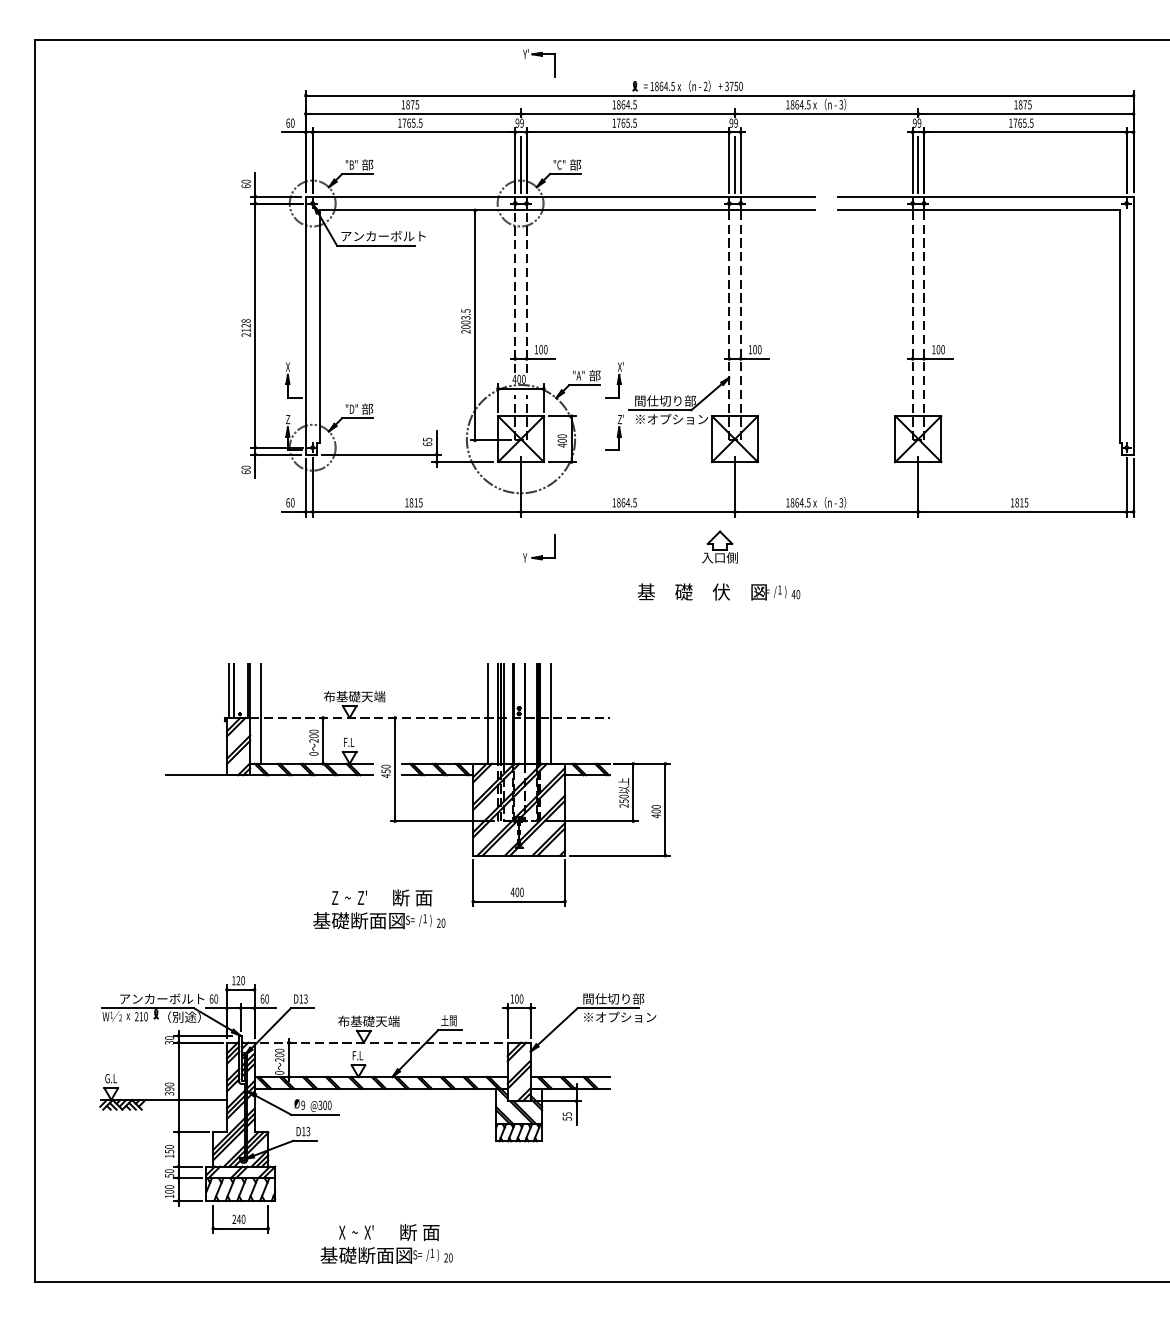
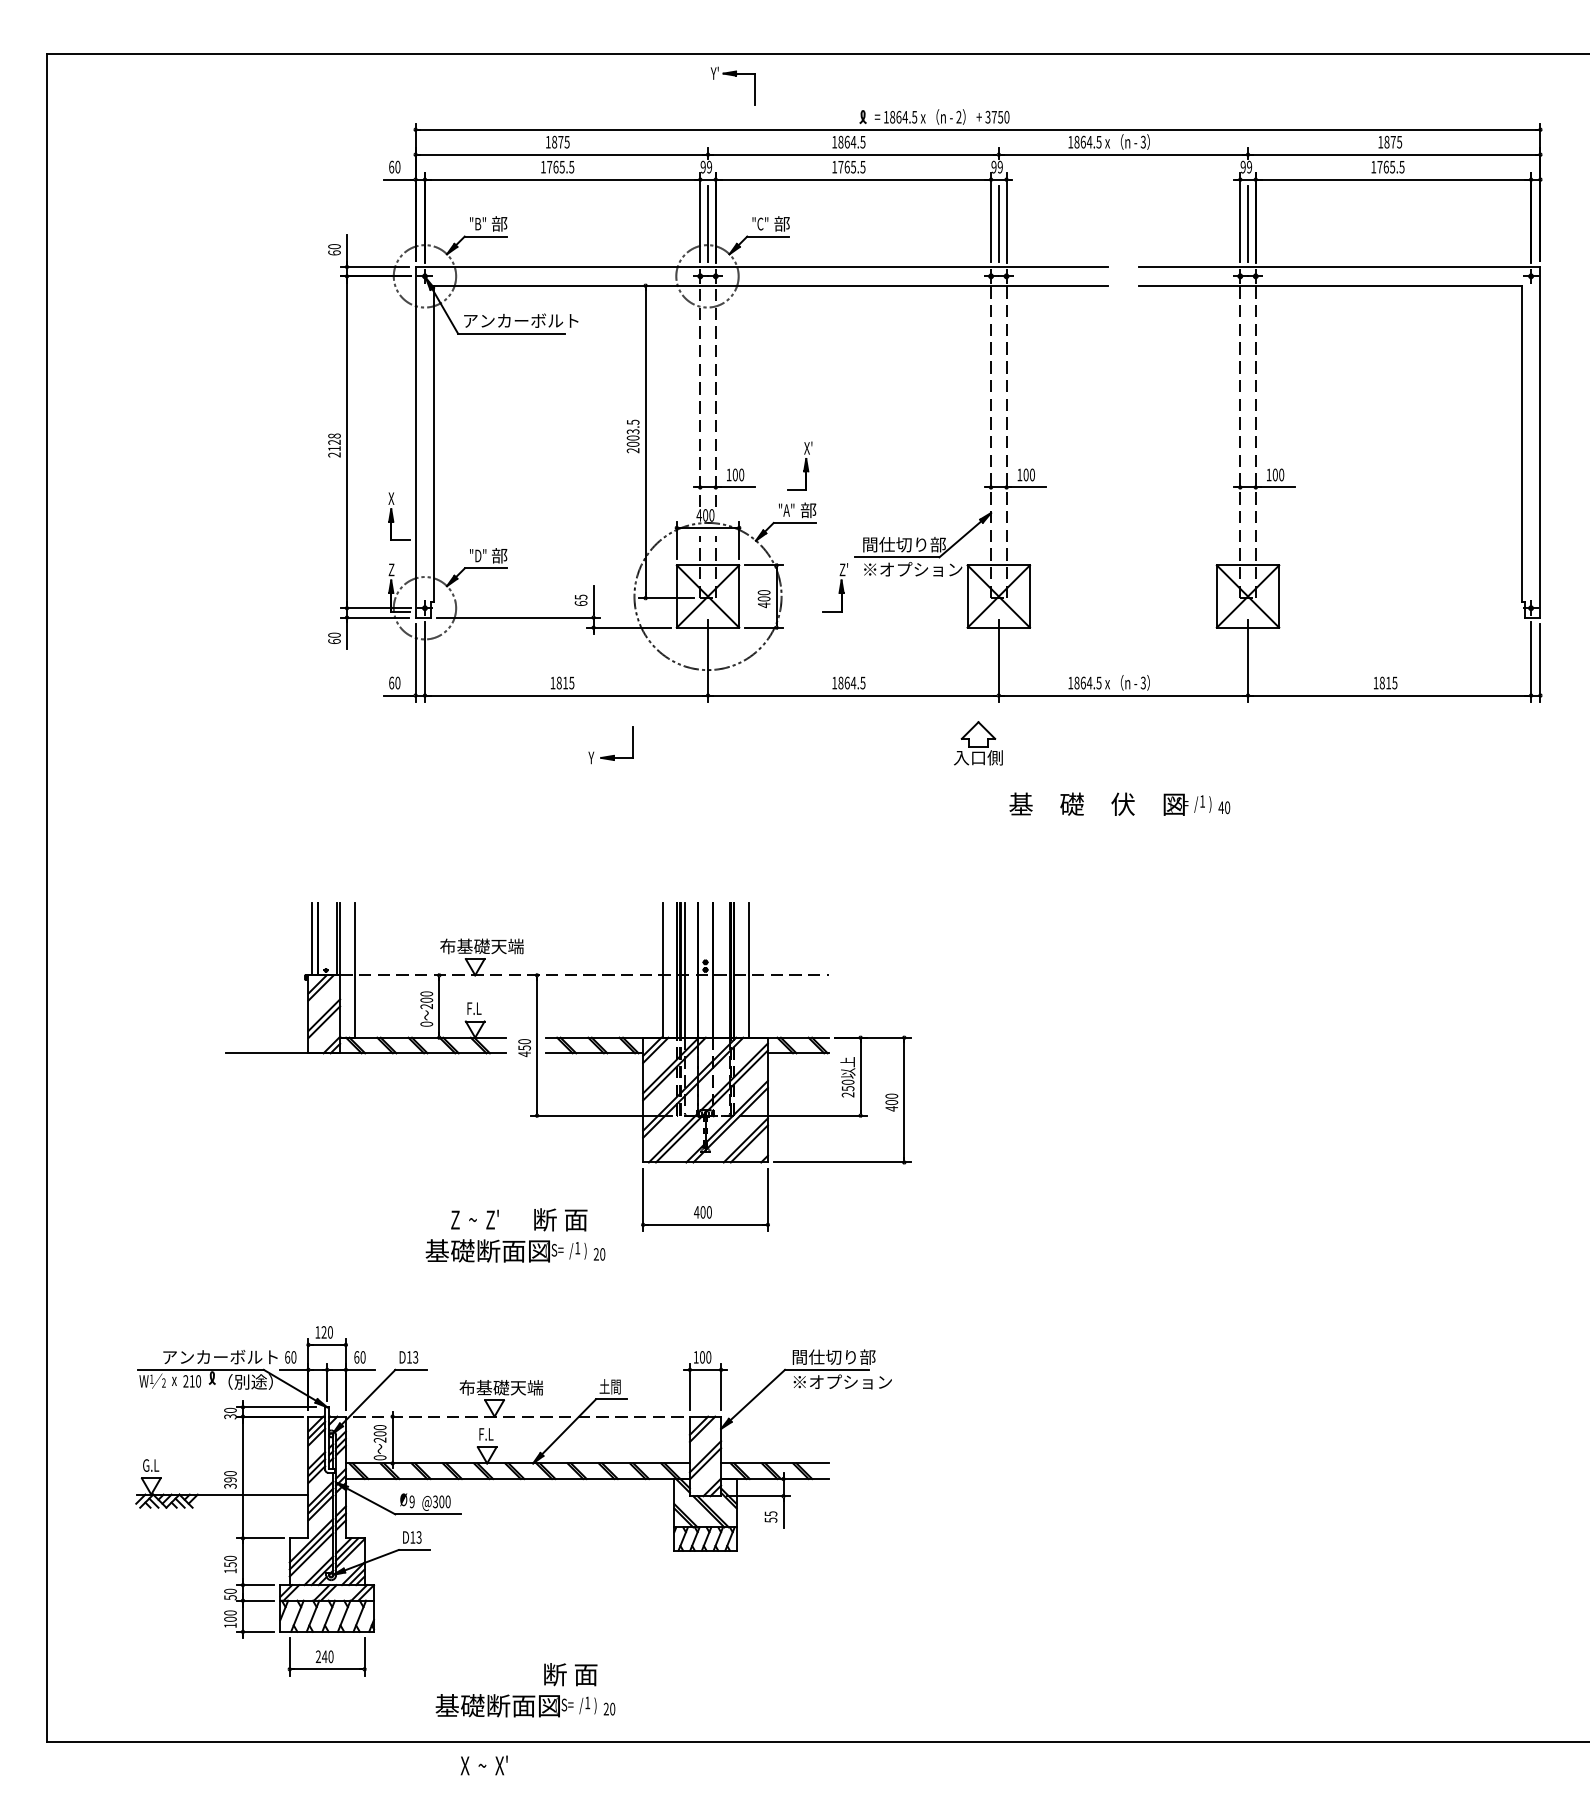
part: (614, 380) -> (799, 466), moved
part: (539, 555) -> (610, 754), moved
text: (719, 591) -> (1120, 803), moved
text: (356, 1232) -> (484, 1765), moved

